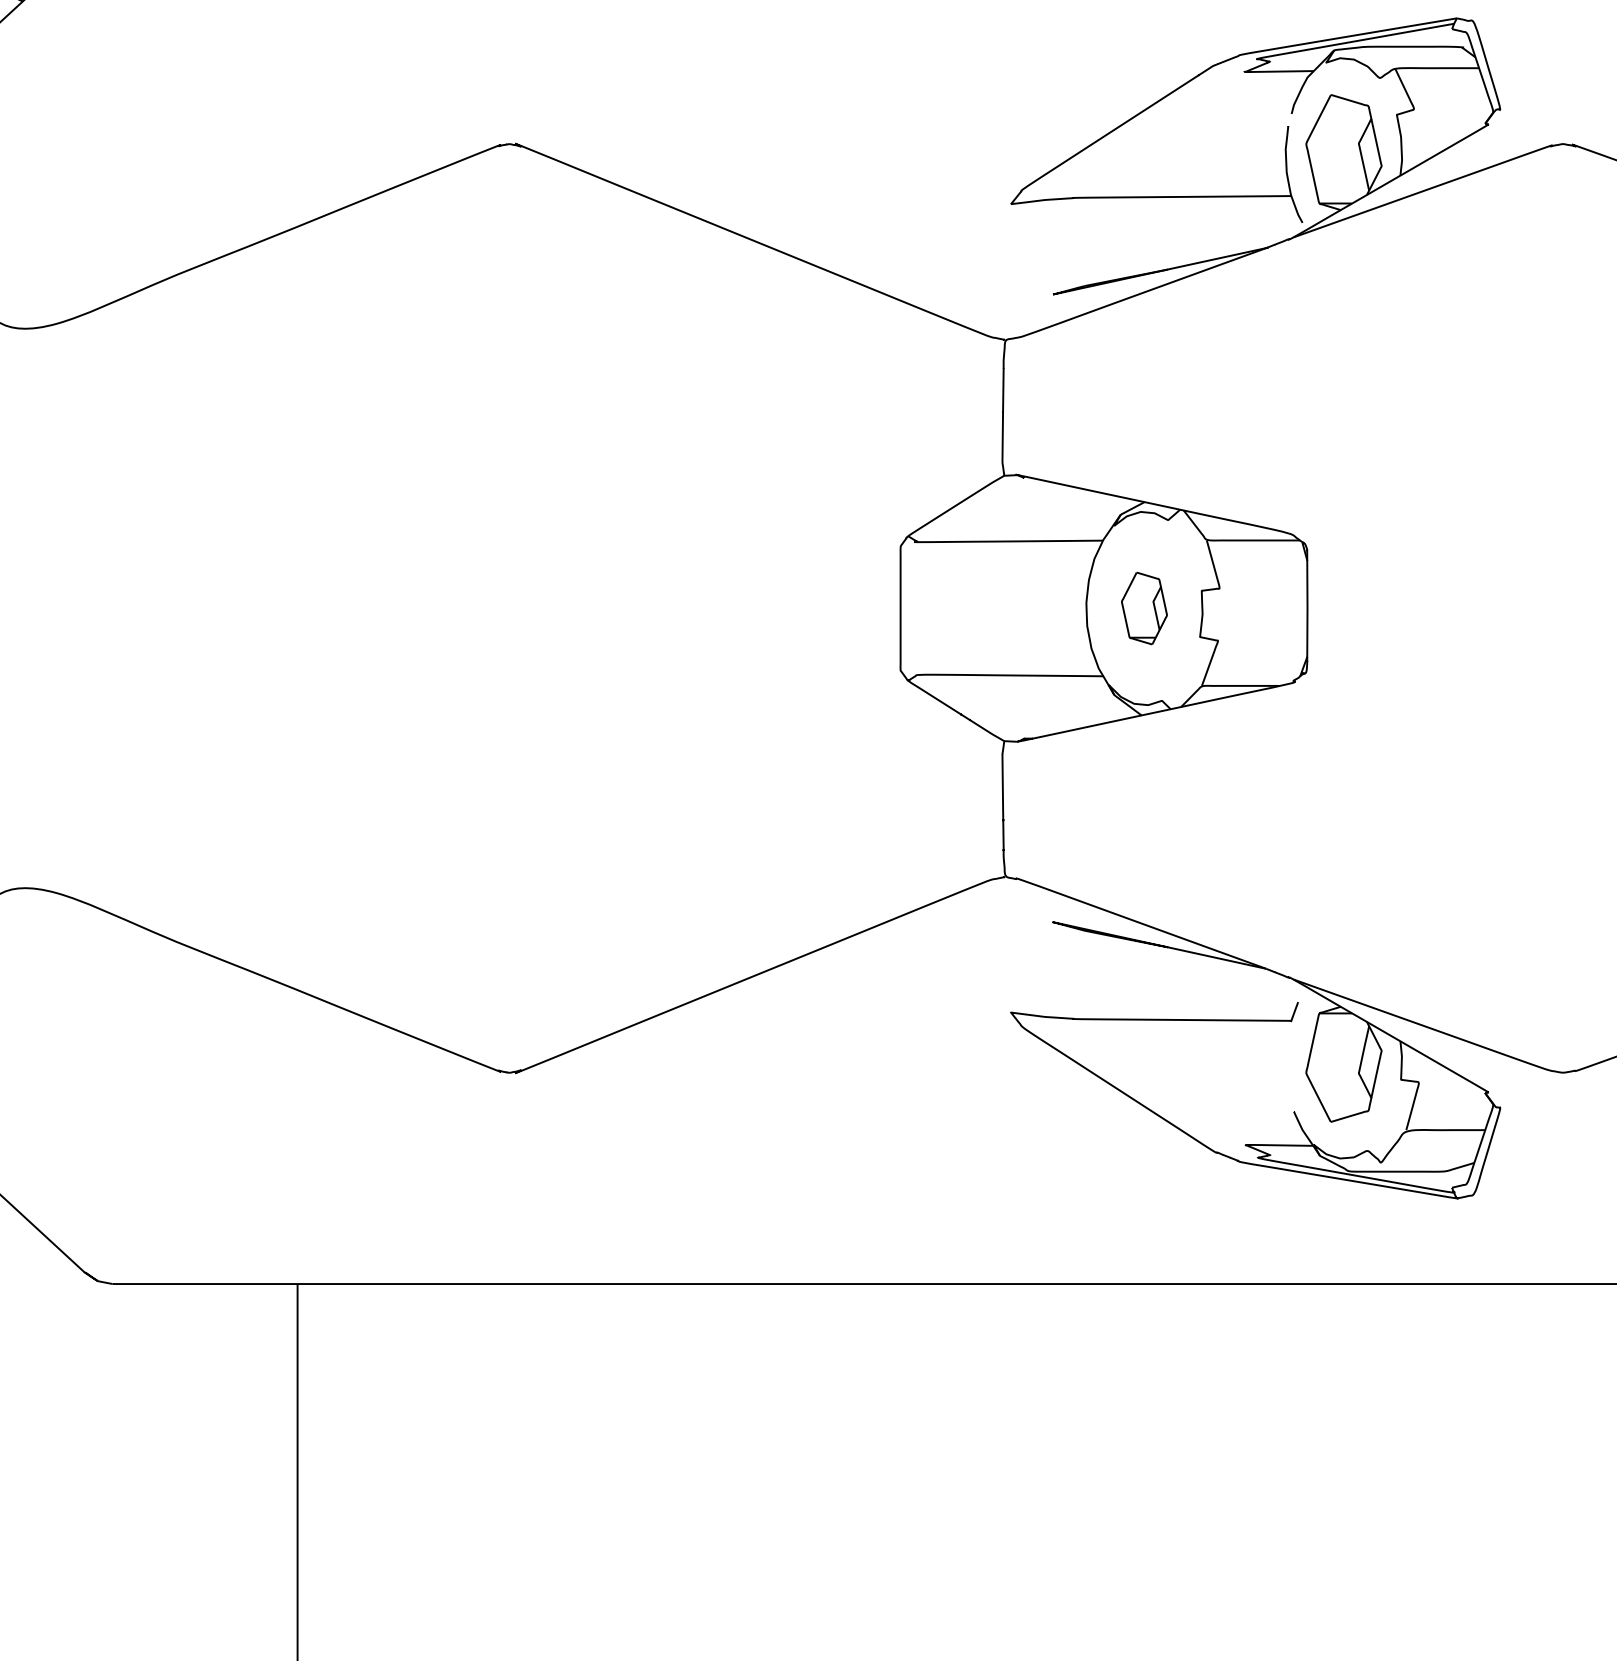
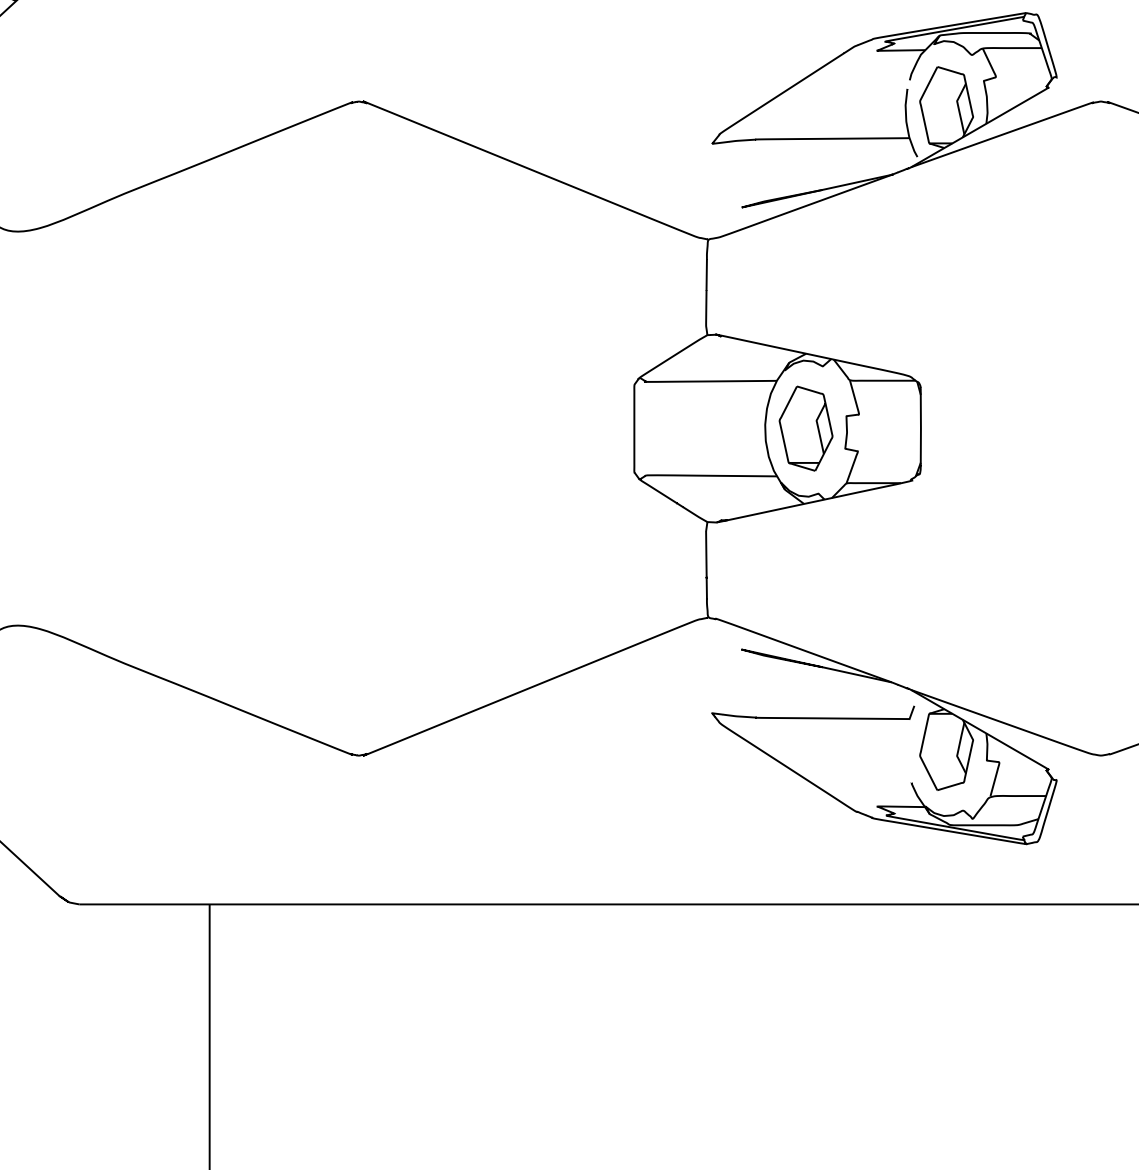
part: (1144, 608) -> (806, 428), size x1.67

